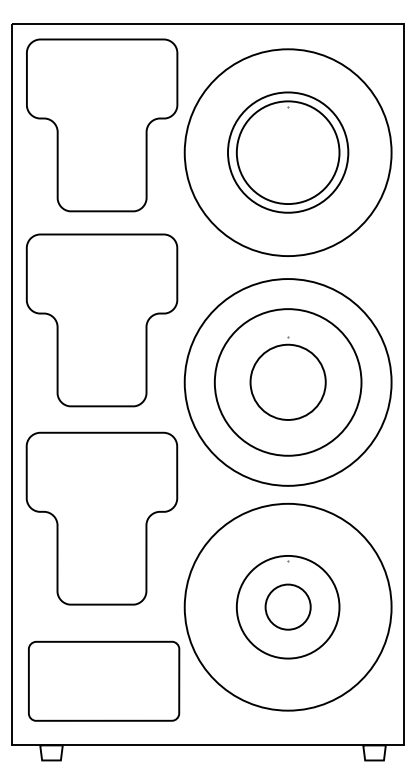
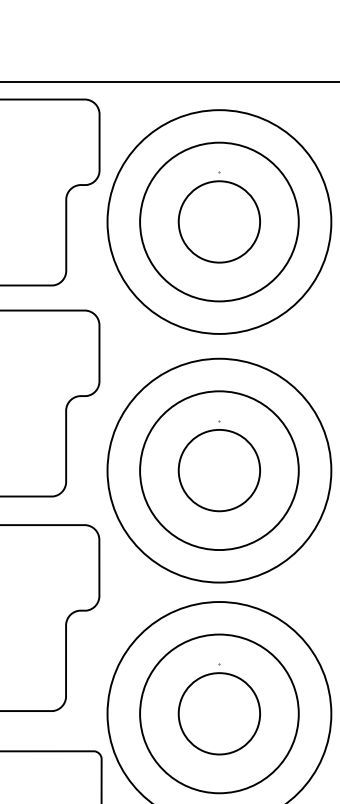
circle: (287, 152) -> (218, 221), size x0.62
circle: (287, 152) -> (218, 221), size x1.43
circle: (287, 606) -> (218, 713), size x1.43
circle: (287, 606) -> (218, 713), size x1.67

